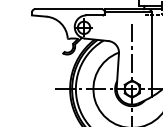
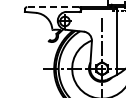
line: (67, 9) -> (52, 7), solid -> dashed

